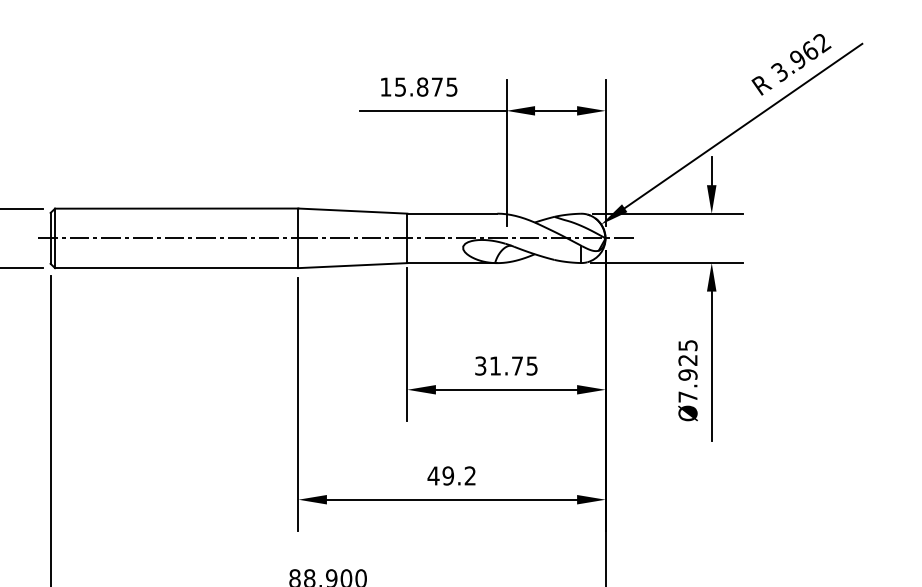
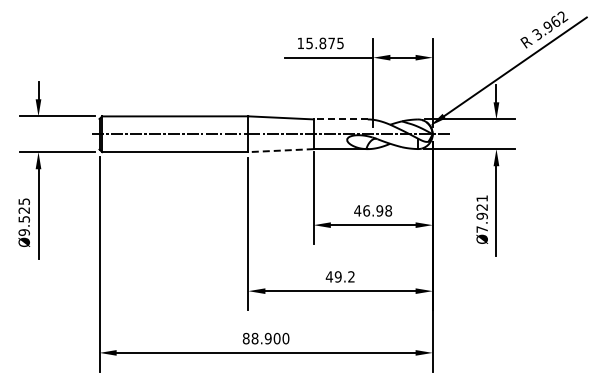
line: (451, 213) -> (340, 119), solid -> dashed
line: (353, 265) -> (281, 150), solid -> dashed
text: (686, 345) -> (481, 198), Ø7.925 -> Ø7.921
text: (506, 365) -> (373, 210), 31.75 -> 46.98

